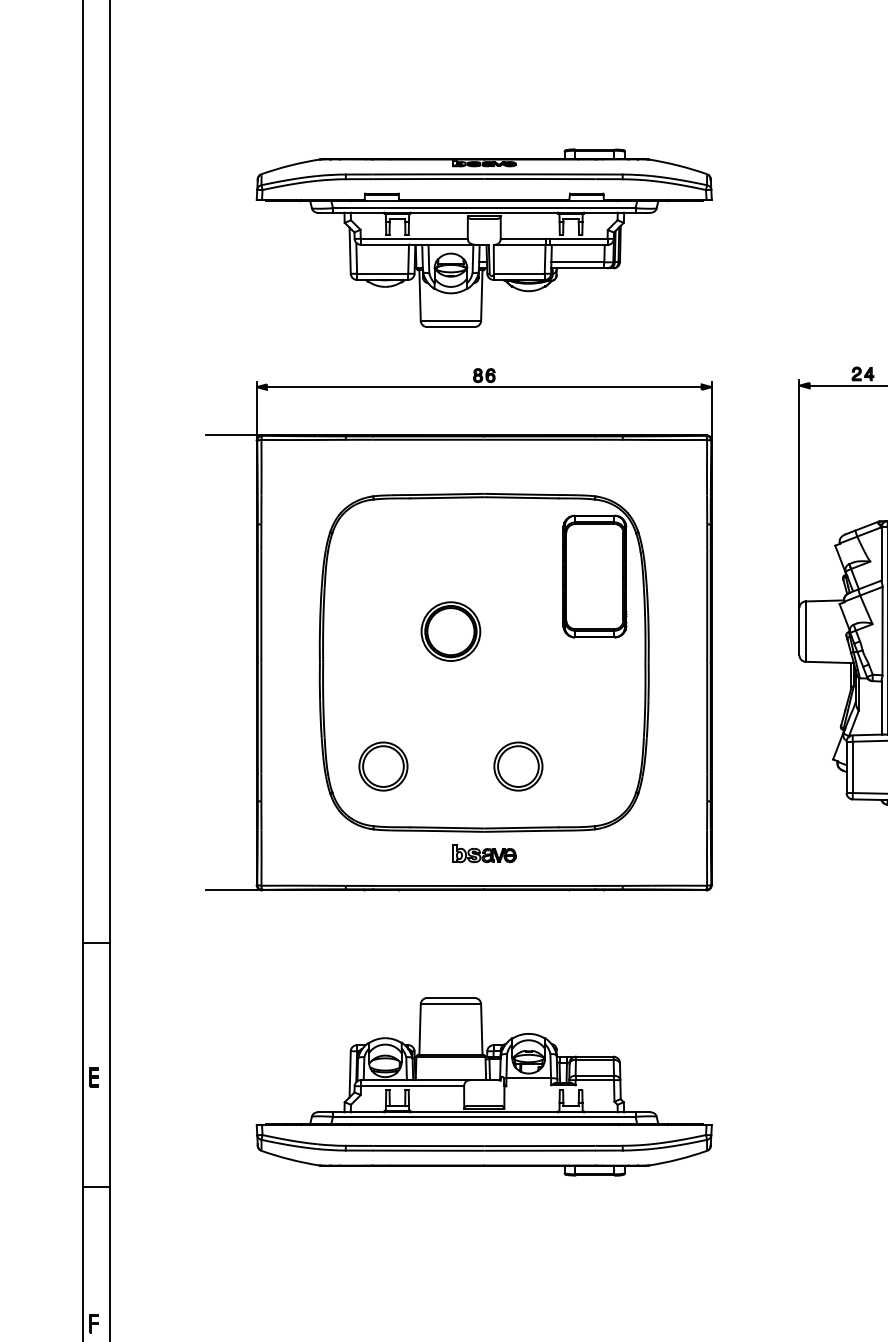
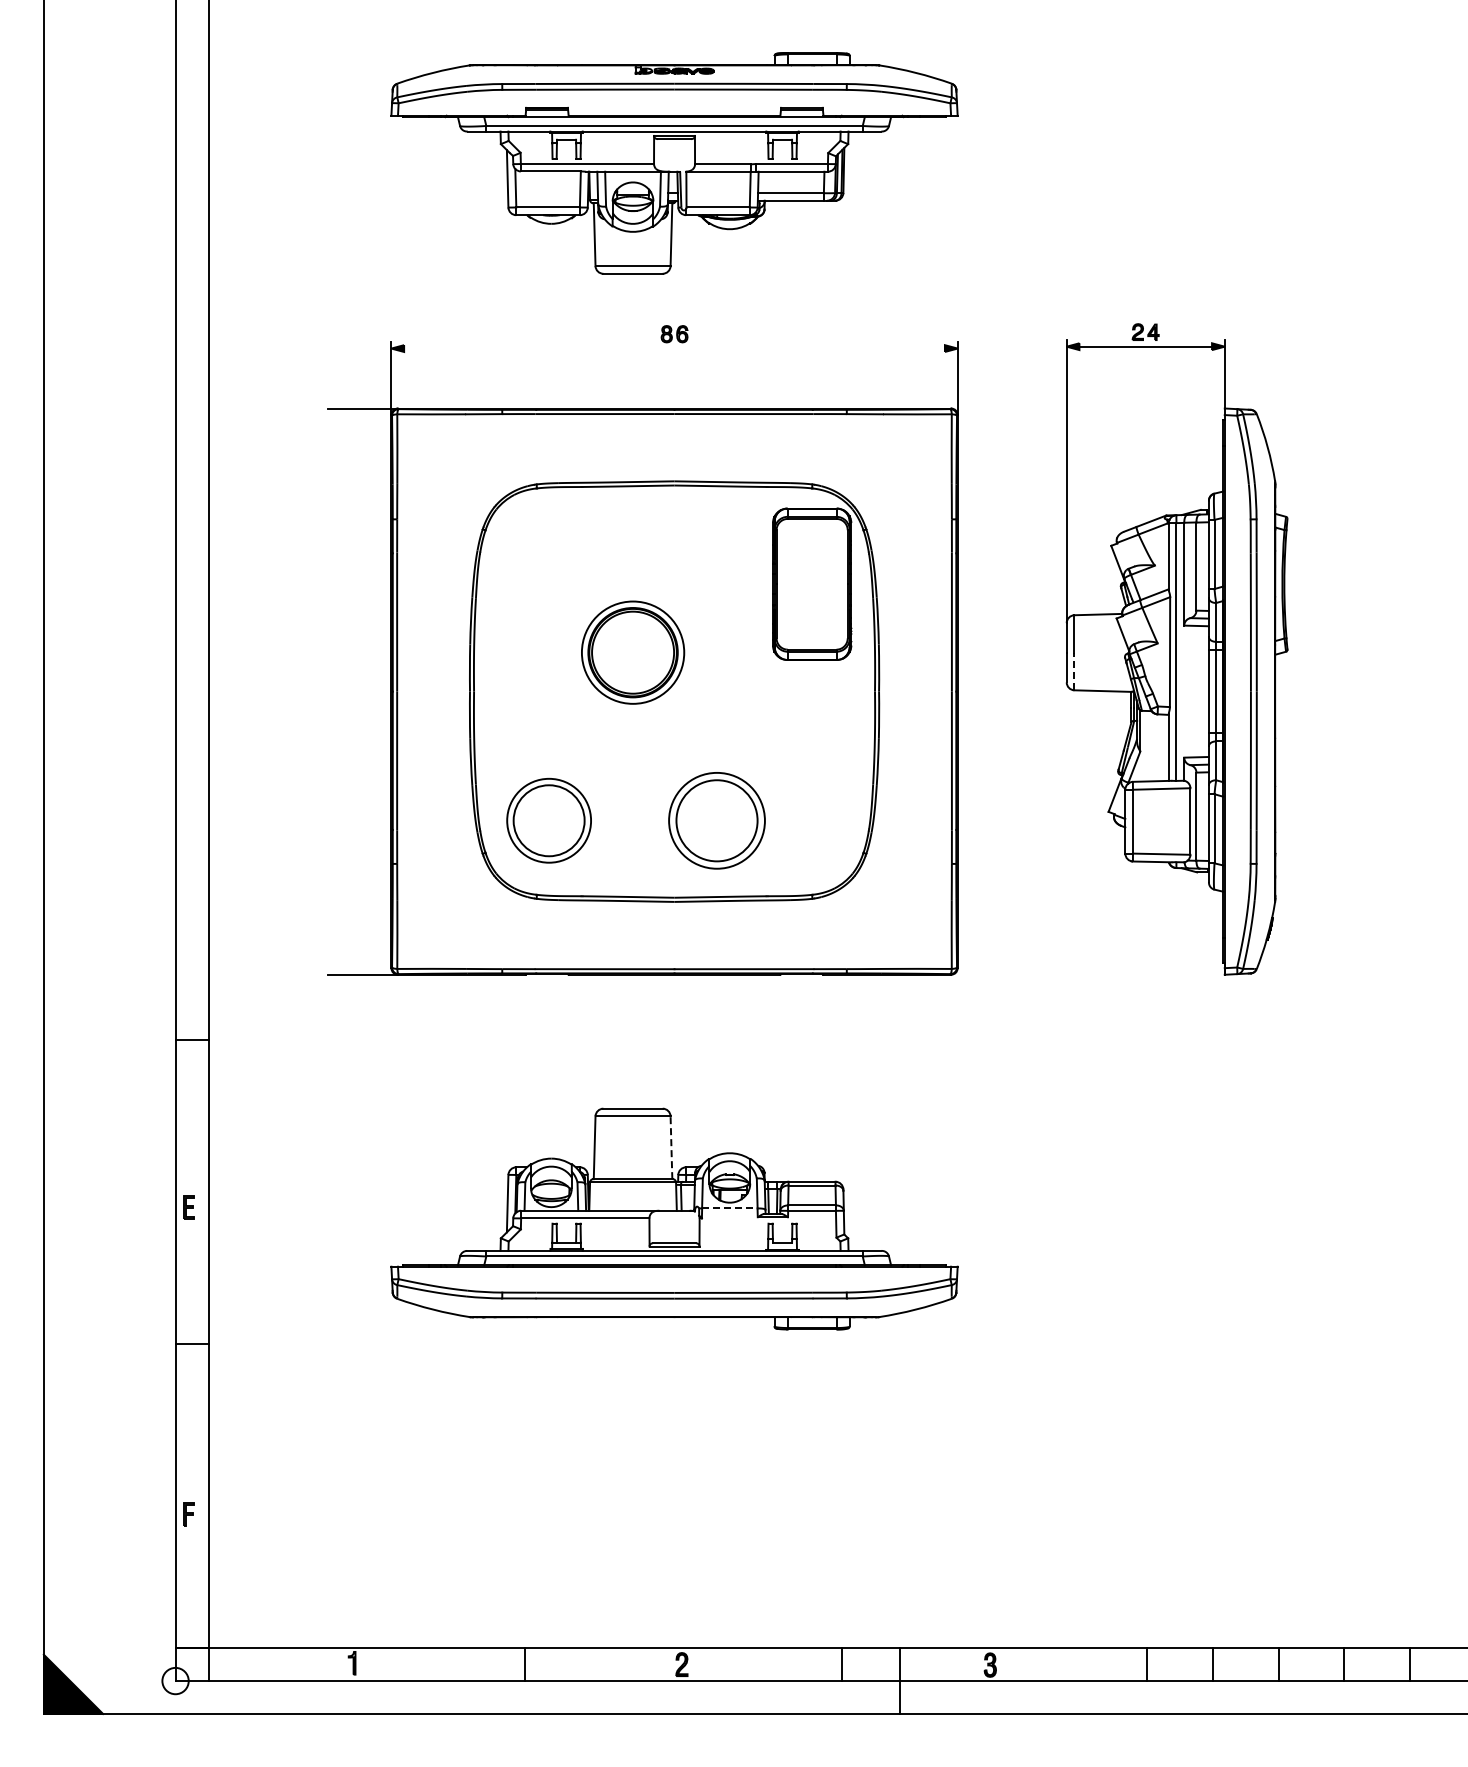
line: (484, 387) -> (674, 348), removed
part: (450, 631) -> (632, 652), size x1.4
line: (805, 646) -> (1074, 671), solid -> dashed
part: (382, 766) -> (548, 820), size x1.4
part: (518, 766) -> (716, 820), size x1.6
part: (484, 853) -> (674, 928), removed
line: (481, 1029) -> (671, 1147), solid -> dashed
line: (528, 1078) -> (729, 1208), solid -> dashed

